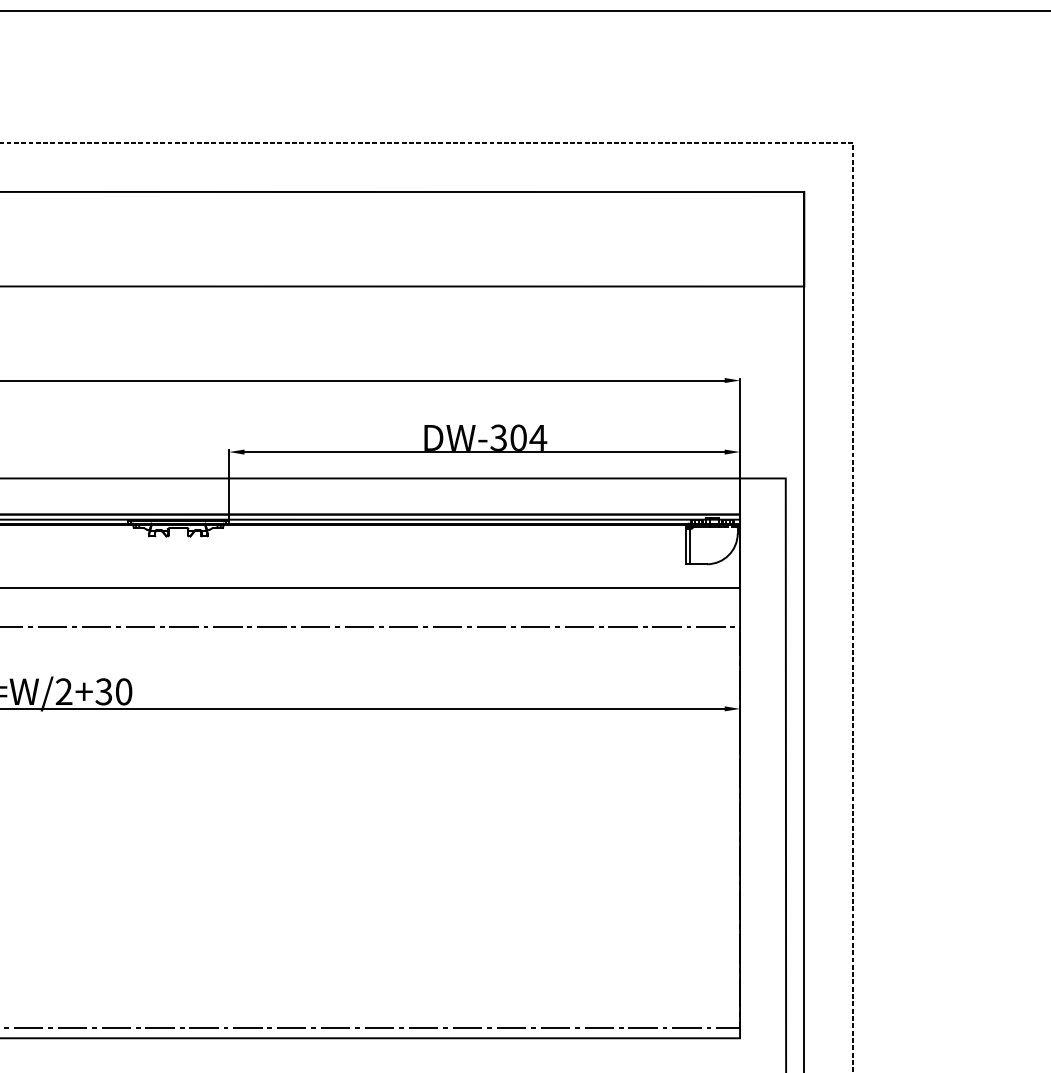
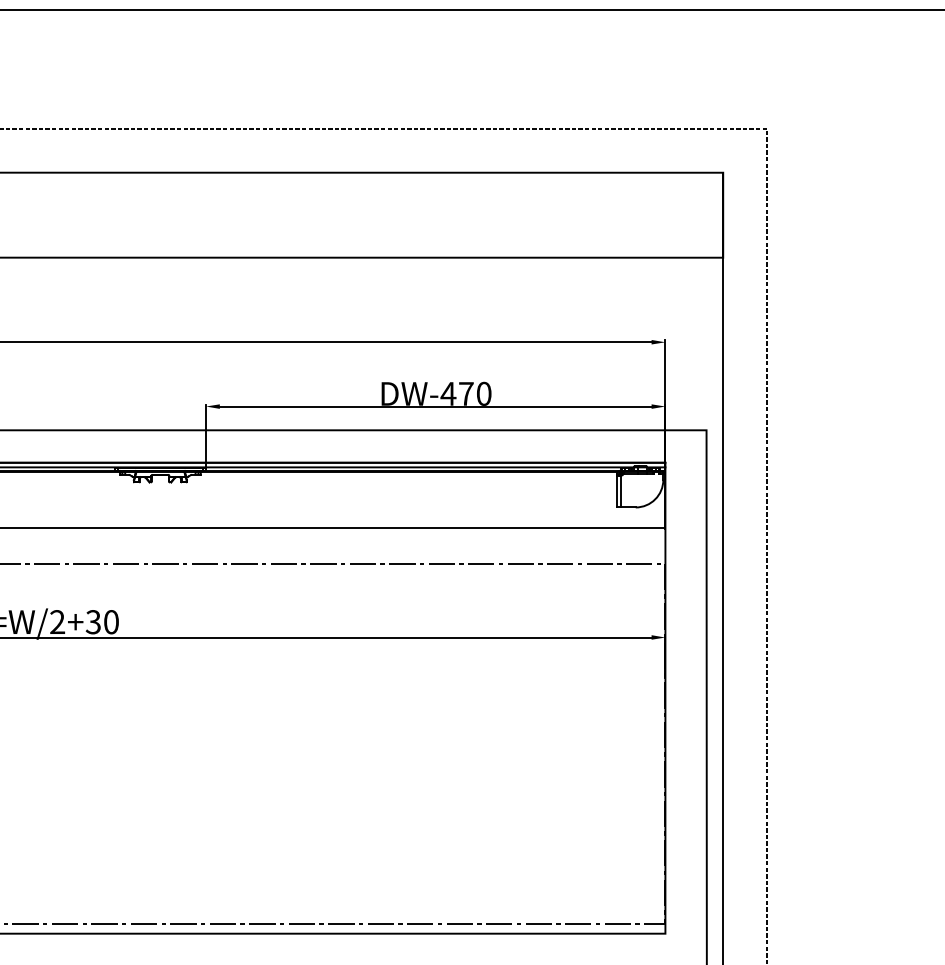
text: (518, 437) -> (466, 393), DW-304 -> DW-470

